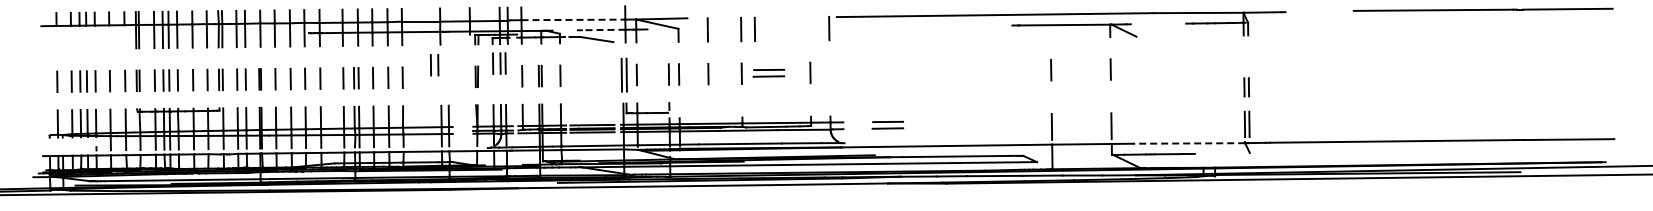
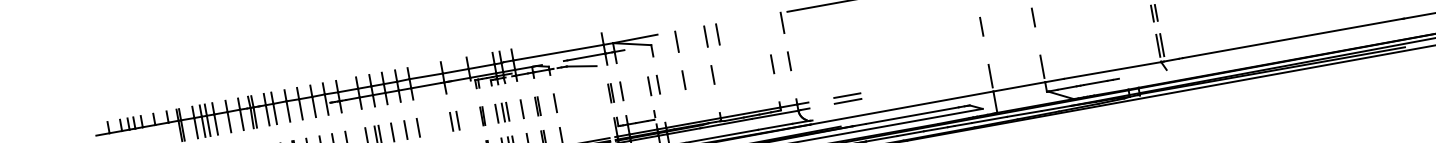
line: (573, 19) -> (558, 52), dashed -> solid
line: (603, 30) -> (586, 57), dashed -> solid
part: (499, 63) -> (502, 112), moved
part: (434, 65) -> (454, 121), moved
part: (768, 72) -> (736, 70), removed
line: (829, 72) -> (789, 61), added
part: (624, 74) -> (610, 92), size x0.62
line: (1189, 143) -> (1112, 70), dashed -> solid

